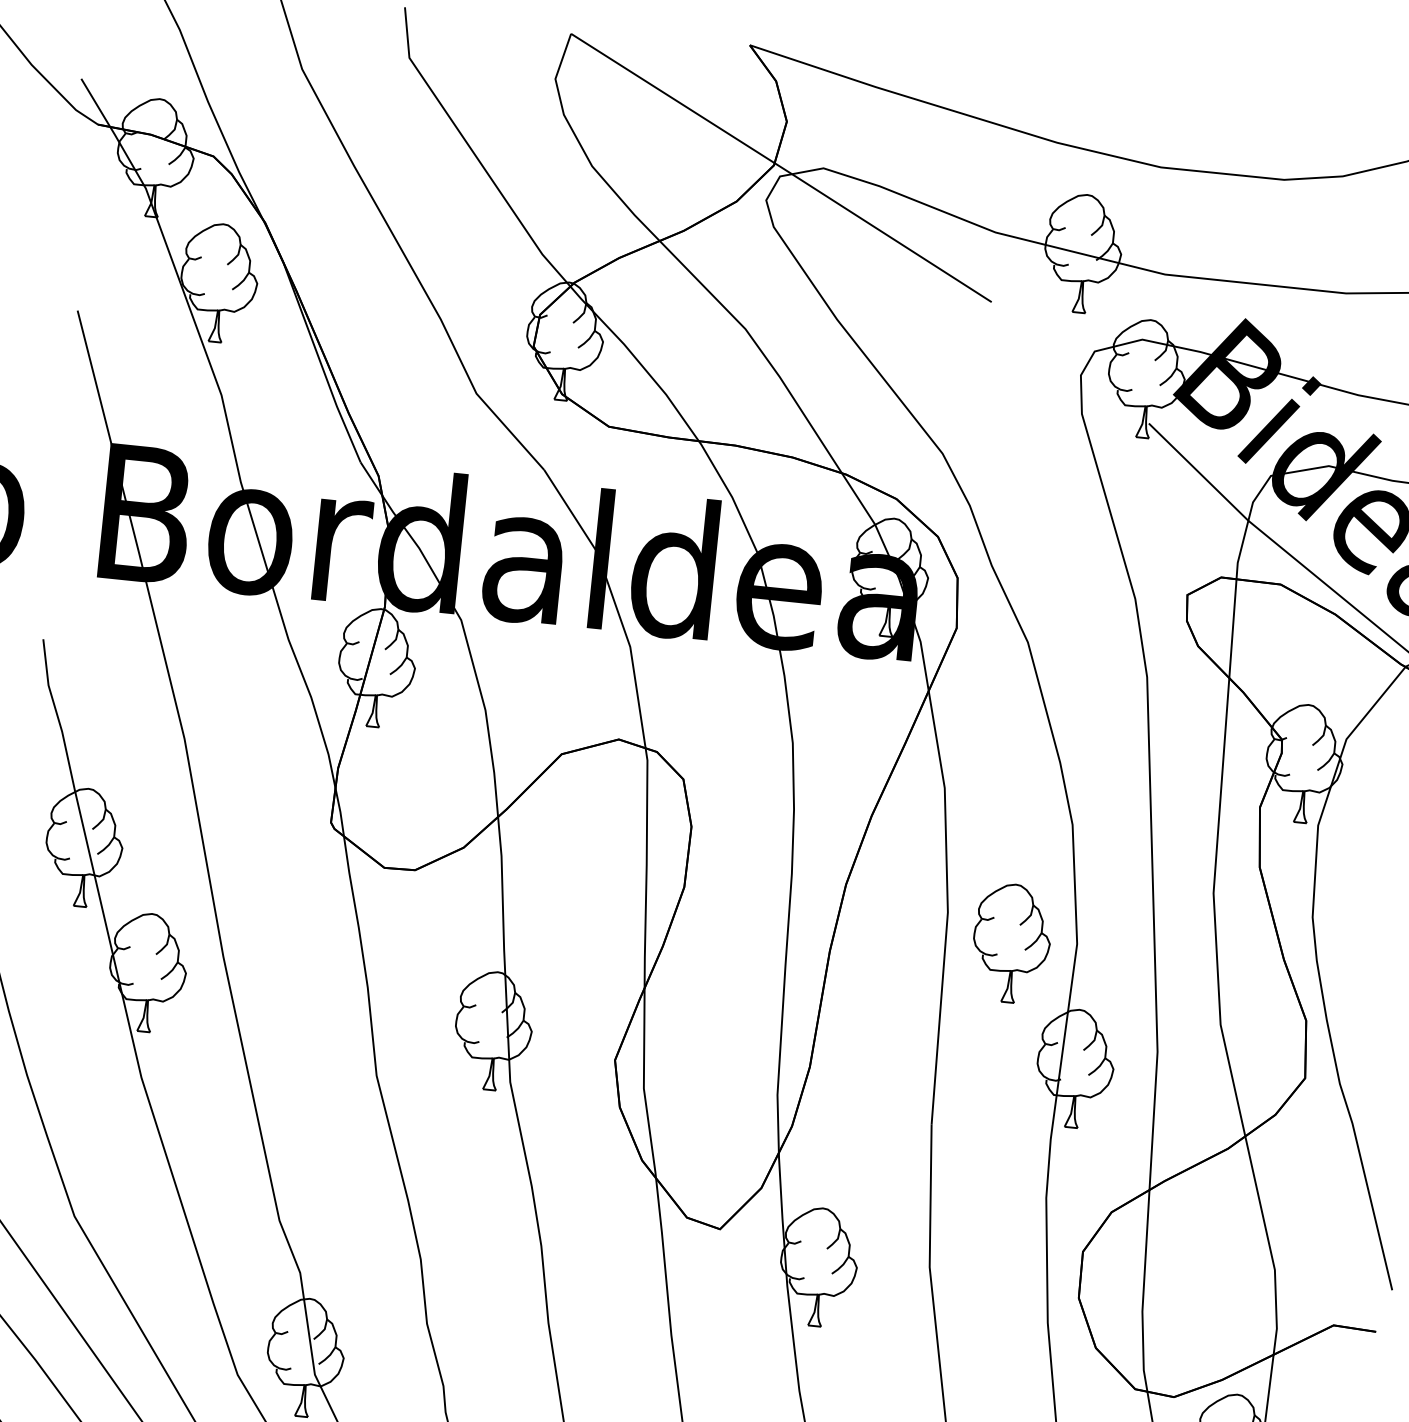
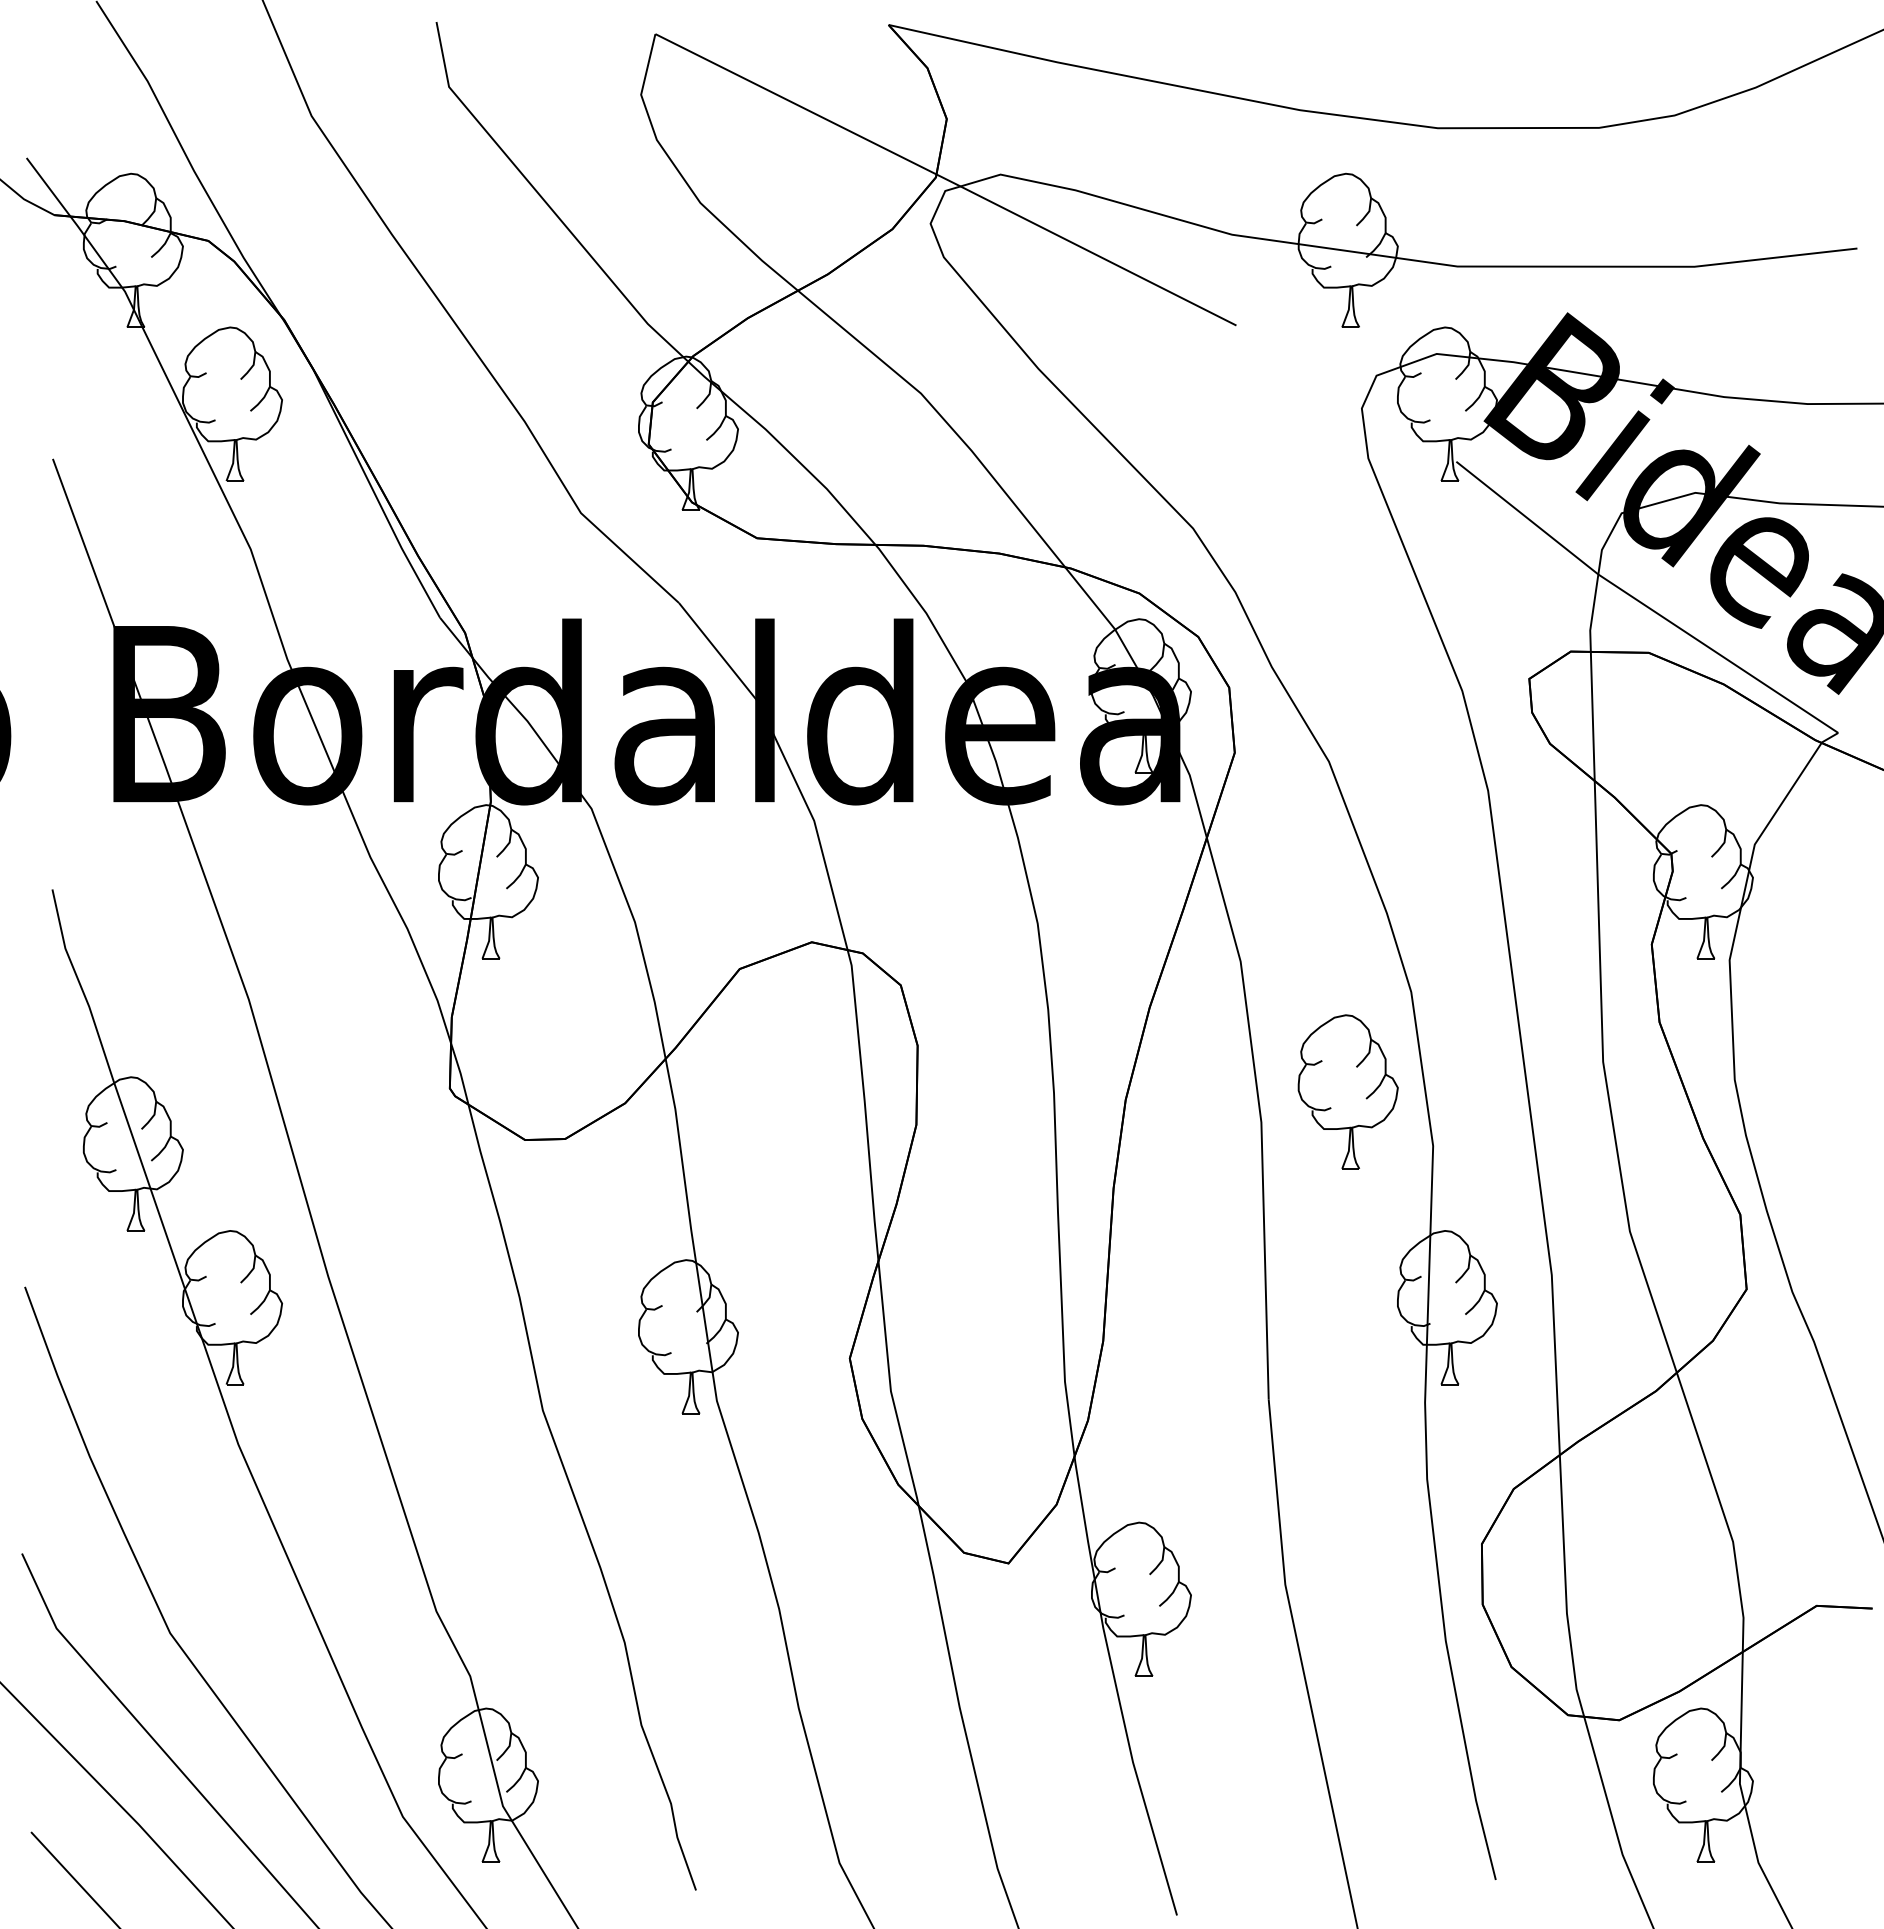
part: (1011, 943) -> (1347, 1091), moved

